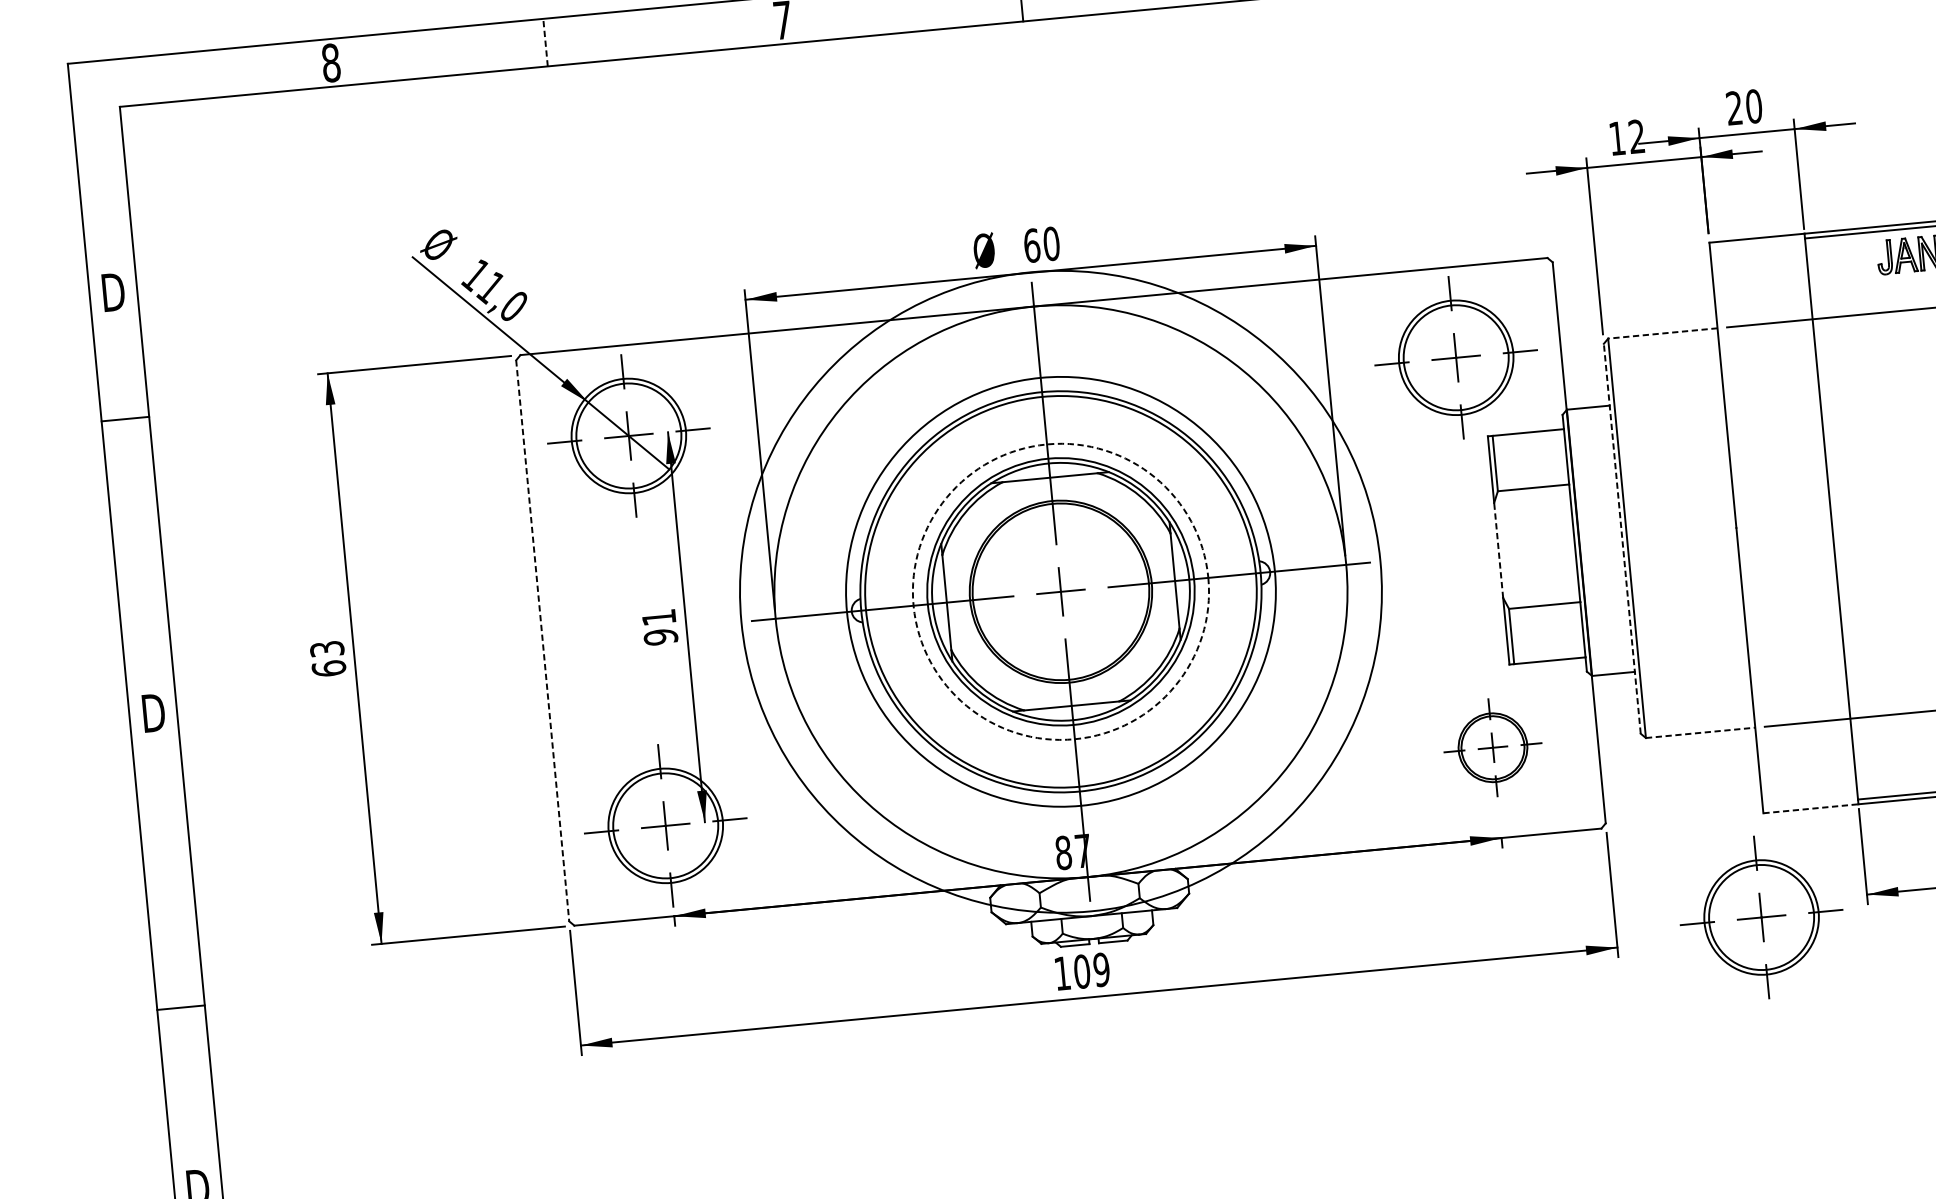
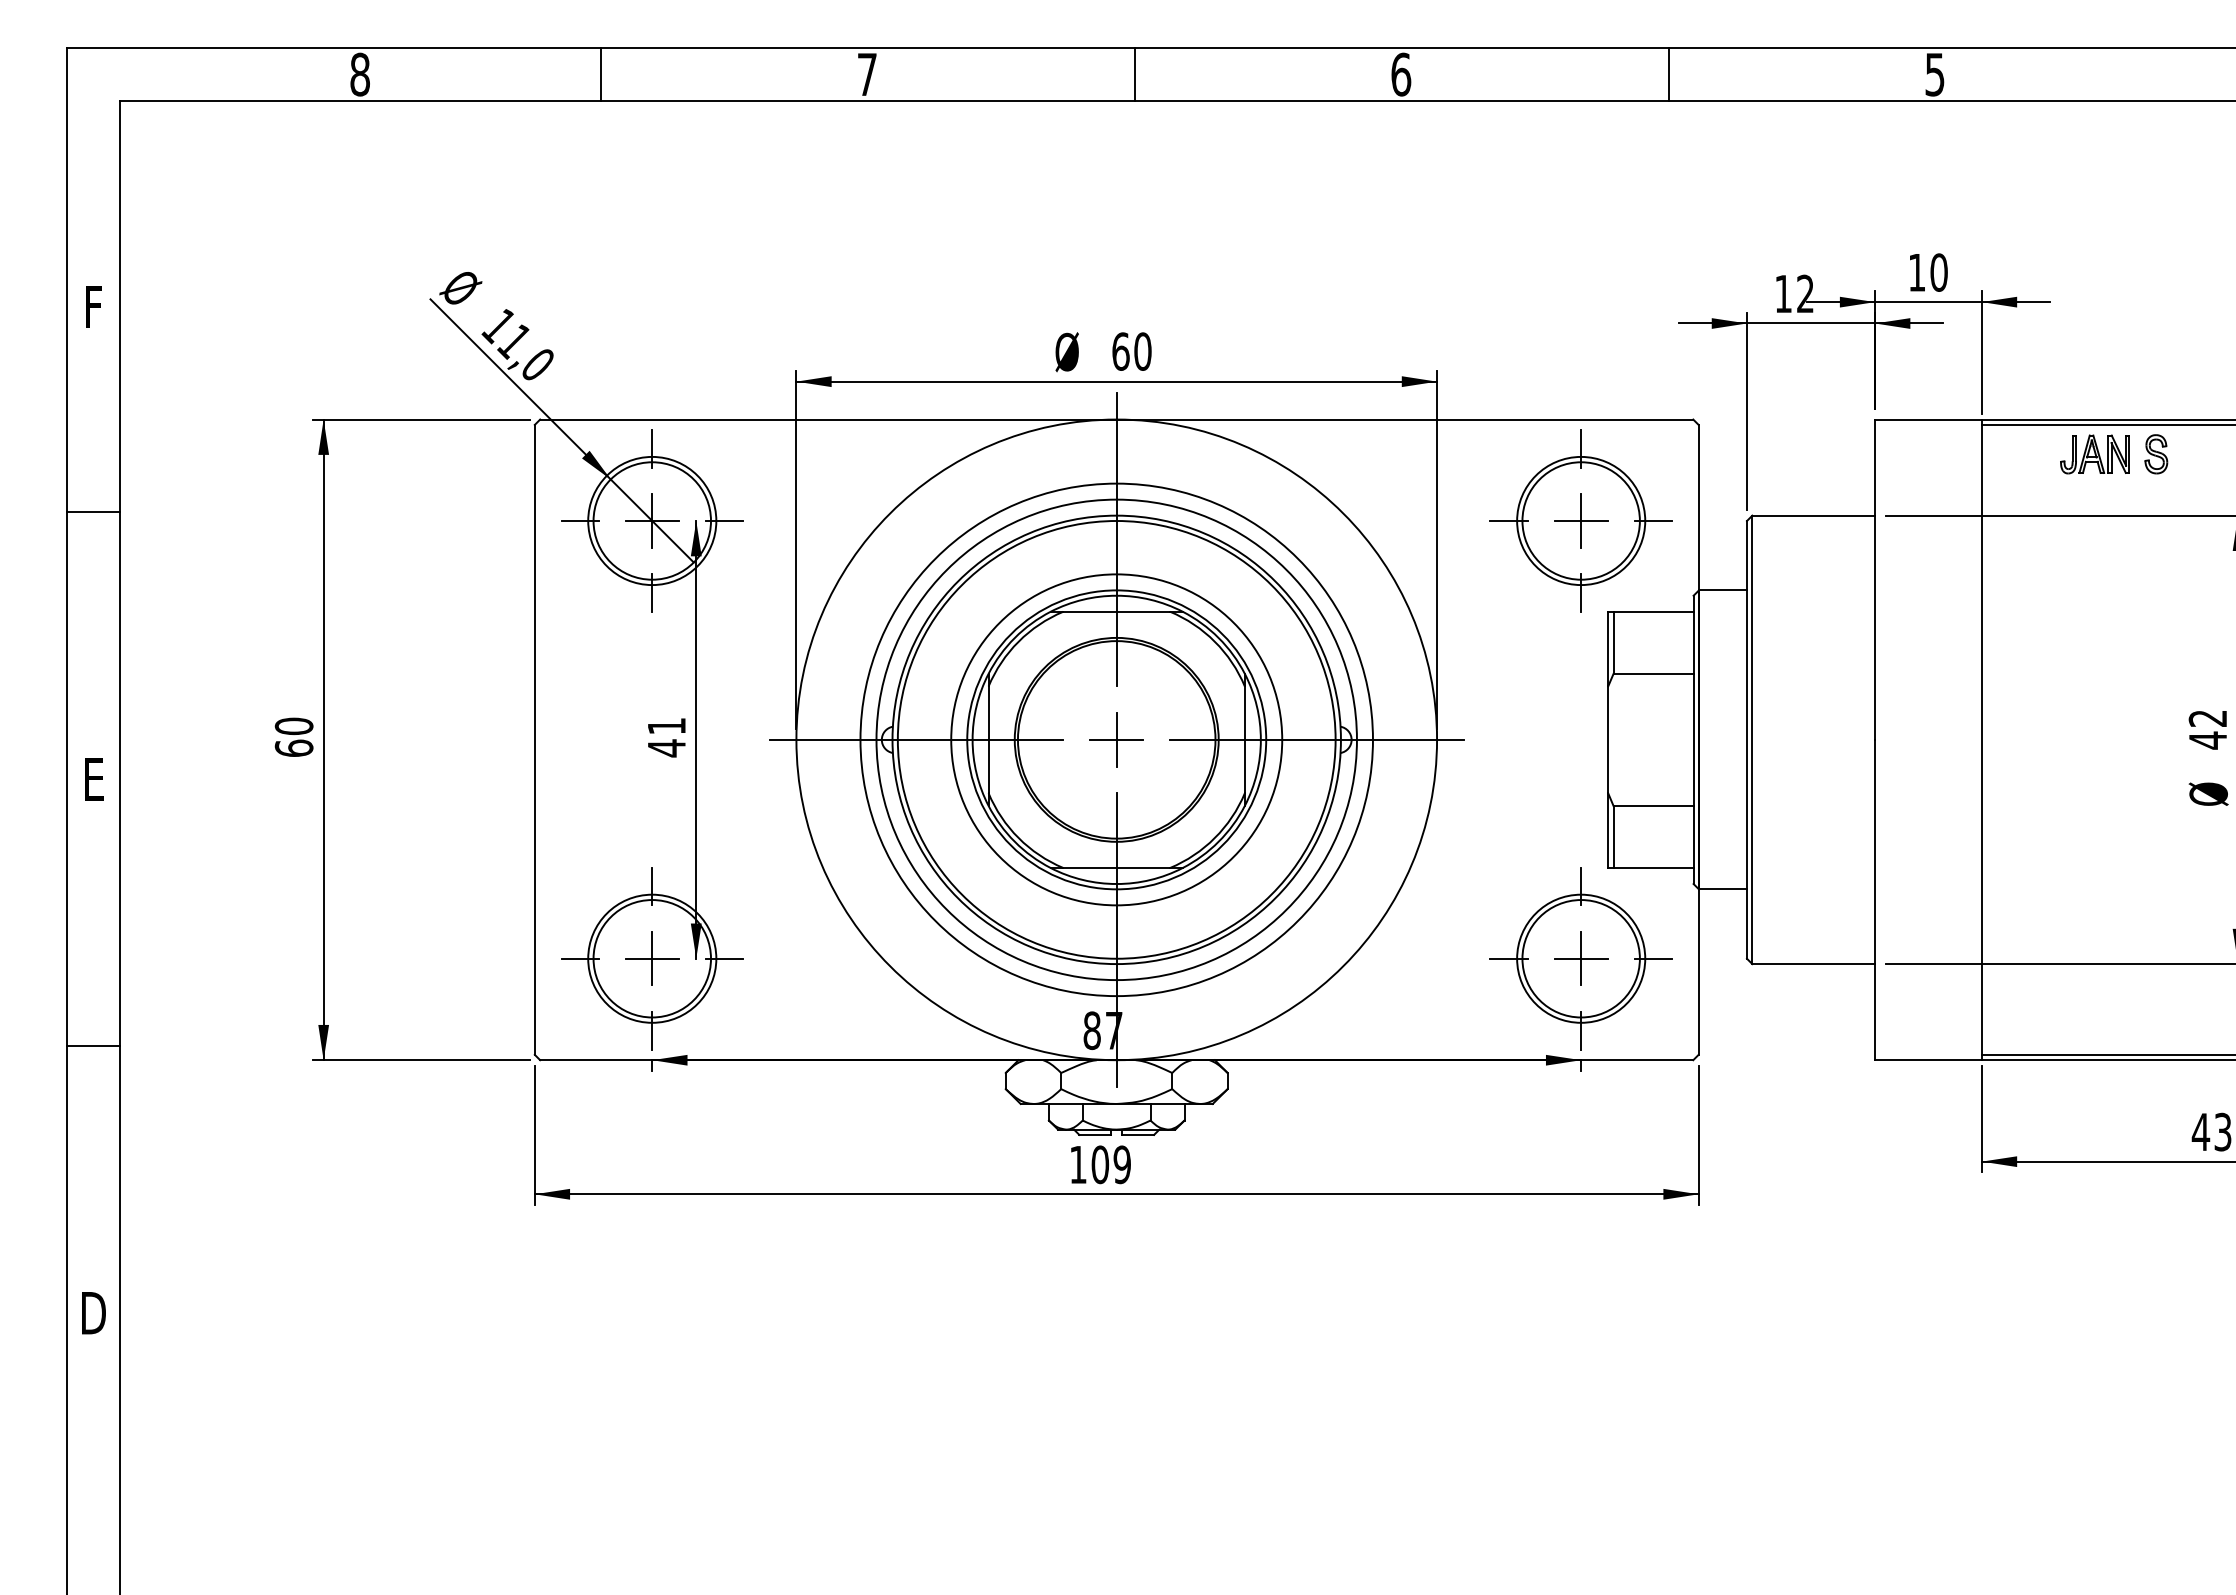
line: (545, 42) -> (600, 74), dashed -> solid
text: (1733, 108) -> (1916, 272), 20 -> 10
text: (114, 291) -> (94, 306), D -> F
line: (1662, 333) -> (1813, 515), dashed -> solid
line: (125, 419) -> (93, 512), moved
line: (1622, 538) -> (1747, 739), dashed -> solid
line: (1498, 550) -> (1608, 739), dashed -> solid
circle: (1060, 591) -> (1116, 739), dashed -> solid
circle: (1060, 591) -> (1116, 739), size x0.71
text: (660, 637) -> (666, 748), 91 -> 41
line: (542, 640) -> (534, 739), dashed -> solid
text: (327, 649) -> (294, 726), 63 -> 60
text: (153, 713) -> (94, 779), D -> E
line: (1701, 733) -> (1814, 964), dashed -> solid
part: (1492, 747) -> (1580, 958), size x1.67
line: (1811, 808) -> (1929, 1060), dashed -> solid
part: (1760, 917) -> (1861, 1175), removed
line: (180, 1008) -> (93, 1046), moved

